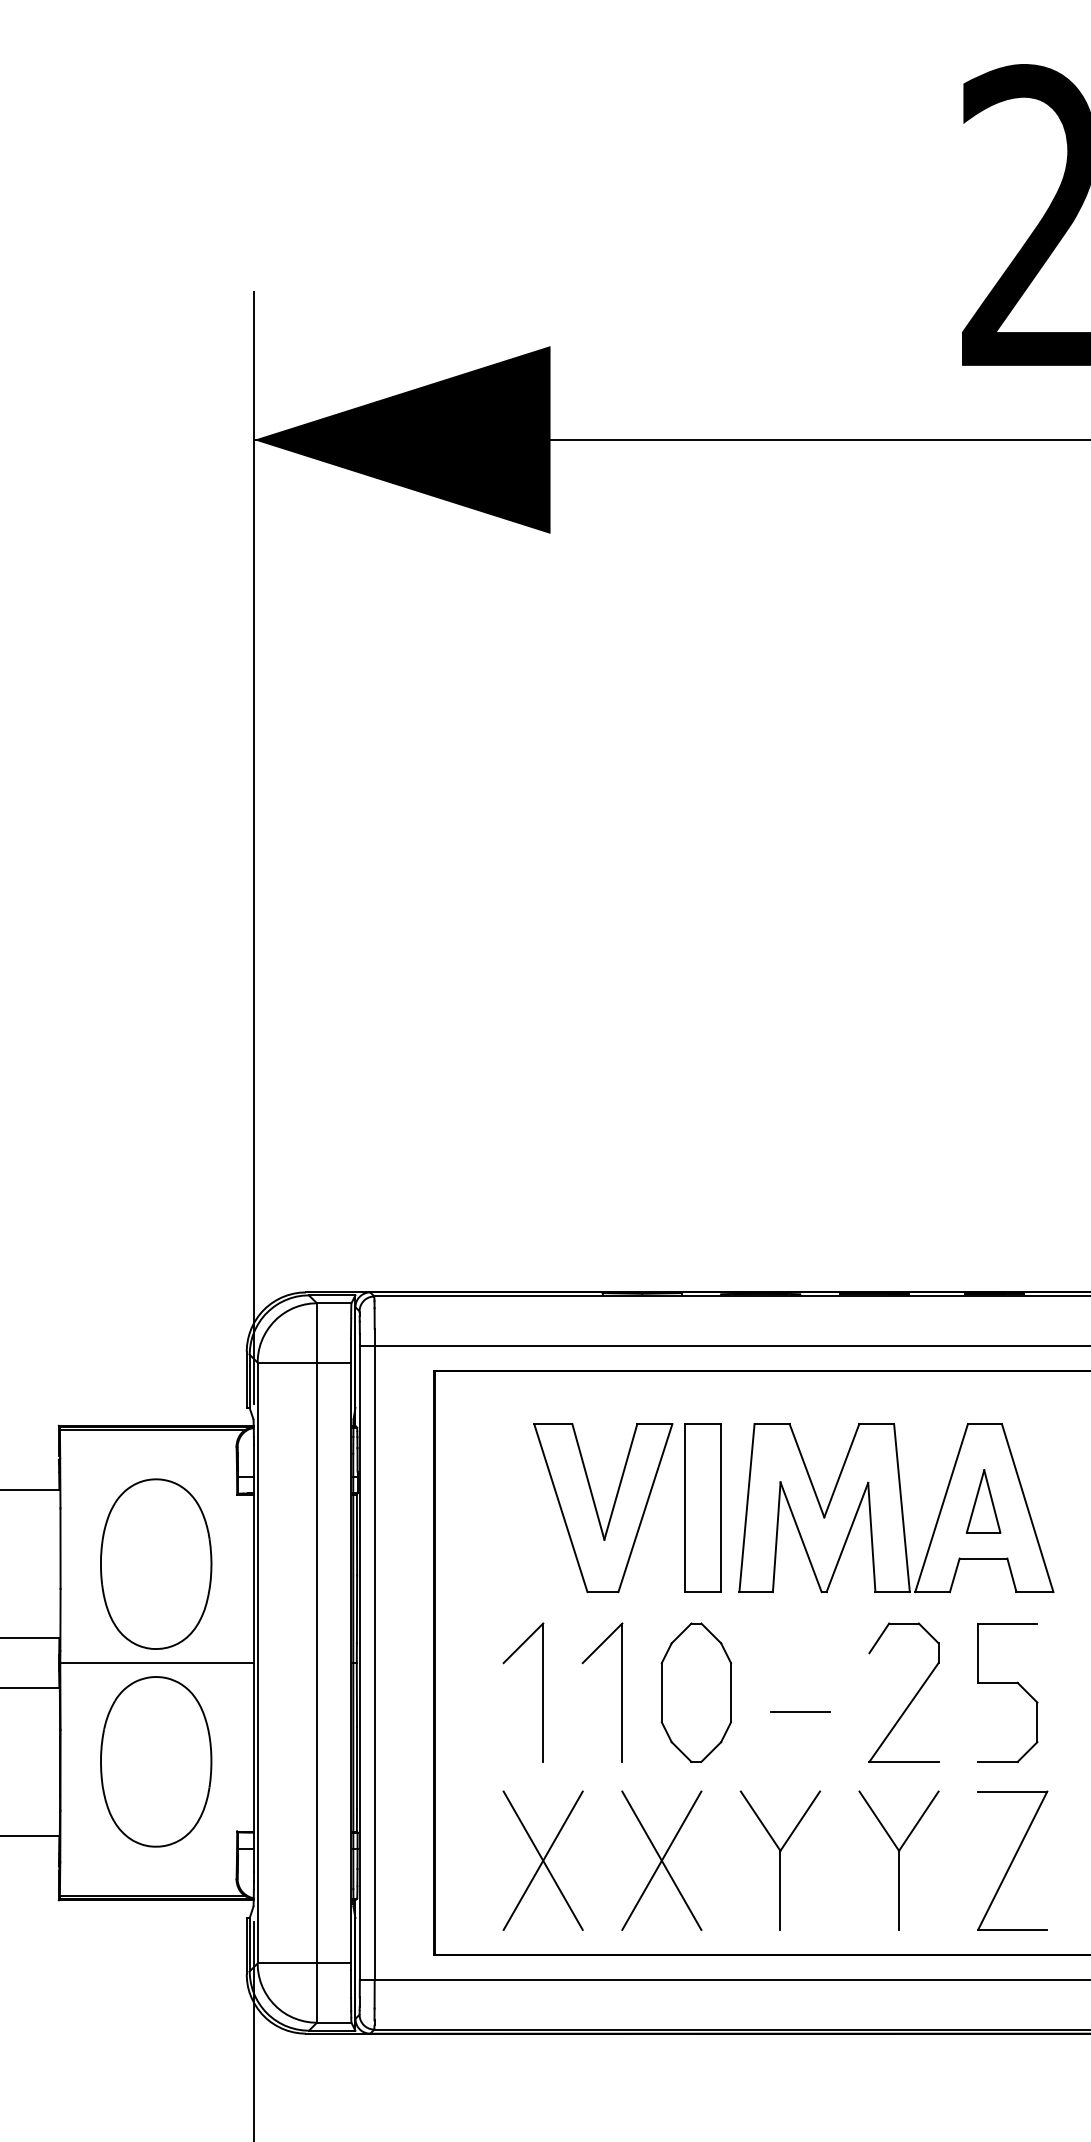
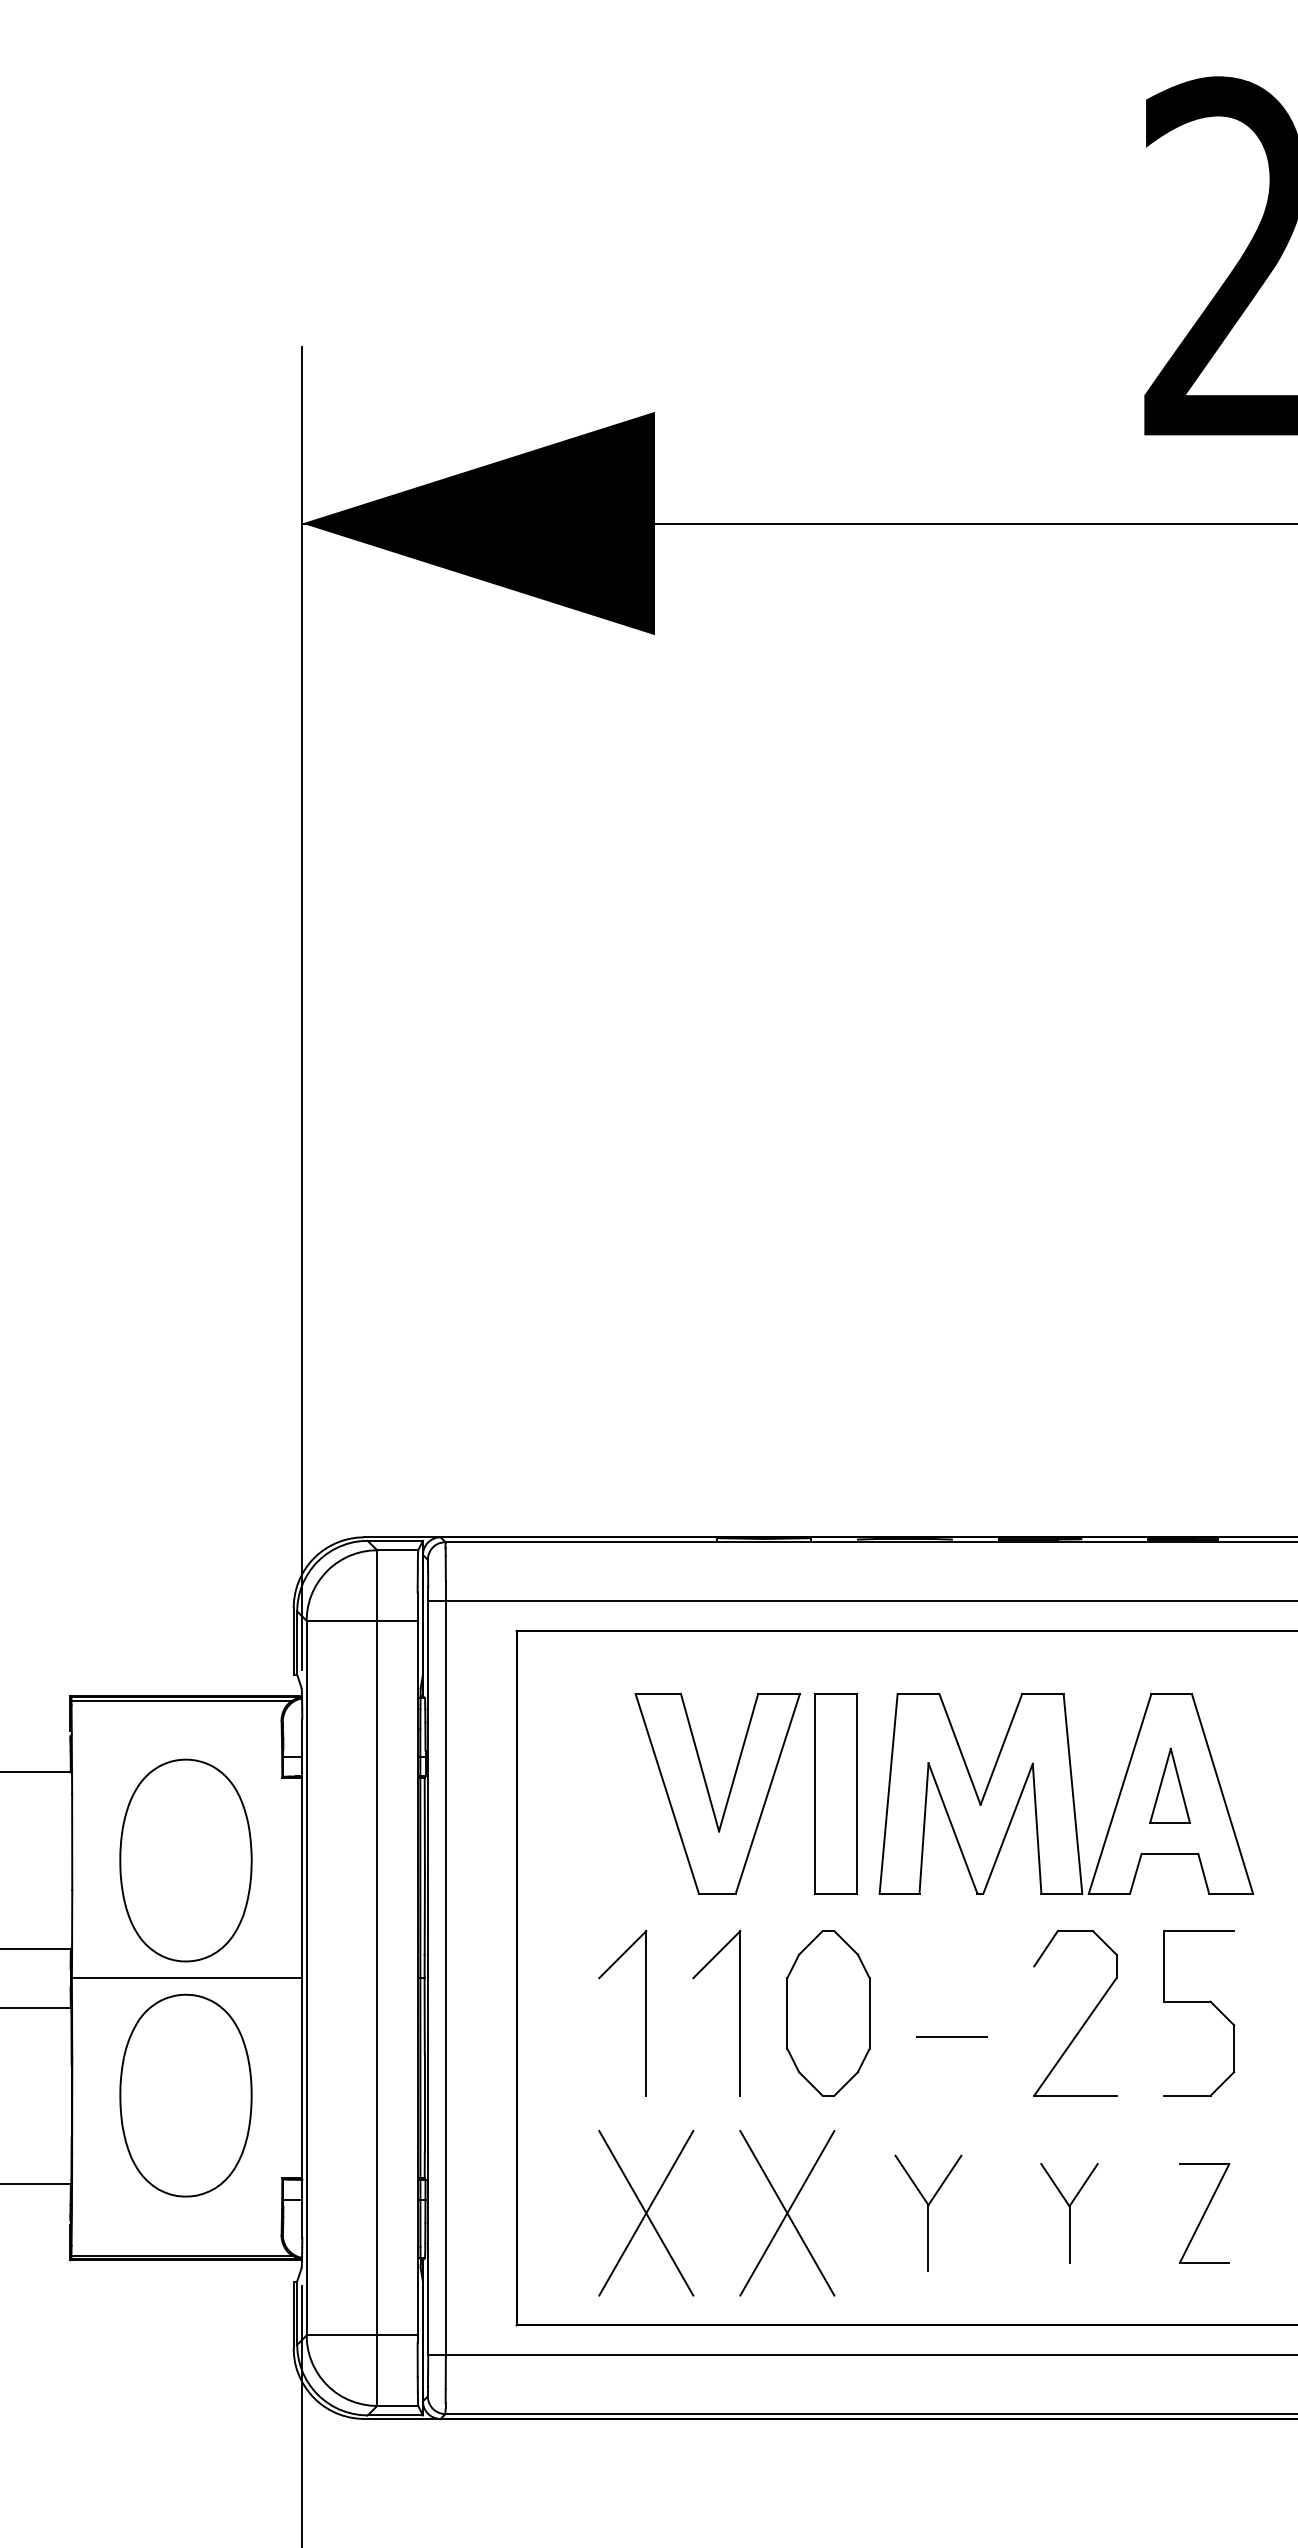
part: (780, 1860) -> (928, 2213), size x0.7
part: (899, 1860) -> (1069, 2213), size x0.6
part: (1012, 1860) -> (1204, 2213), size x0.6

